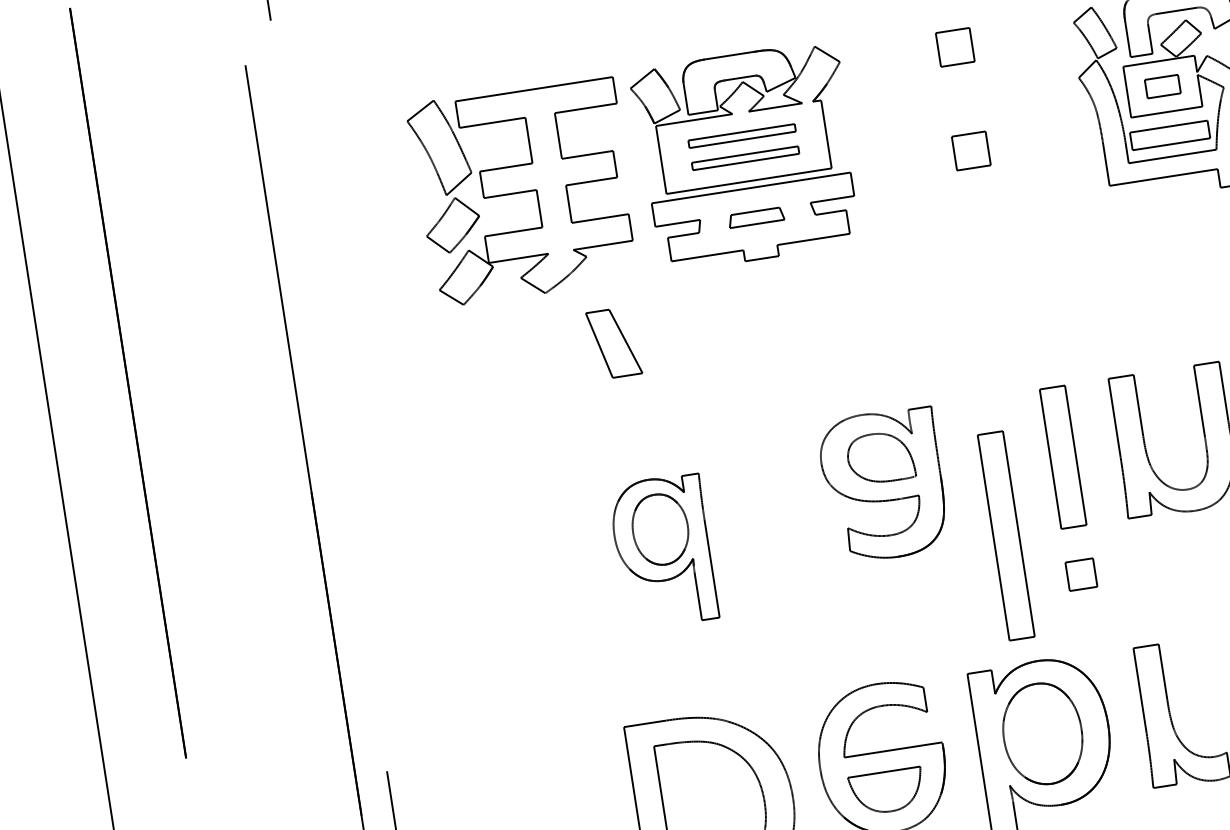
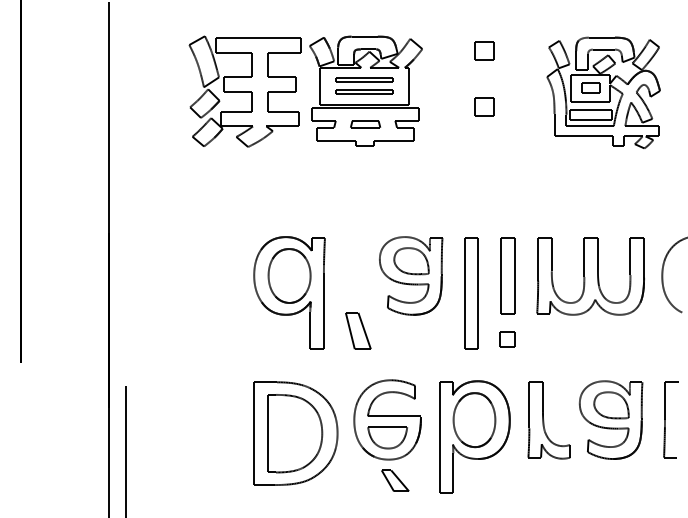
part: (614, 342) -> (358, 330), moved
part: (1006, 535) -> (471, 293), moved
part: (663, 550) -> (289, 292), size x1.43

